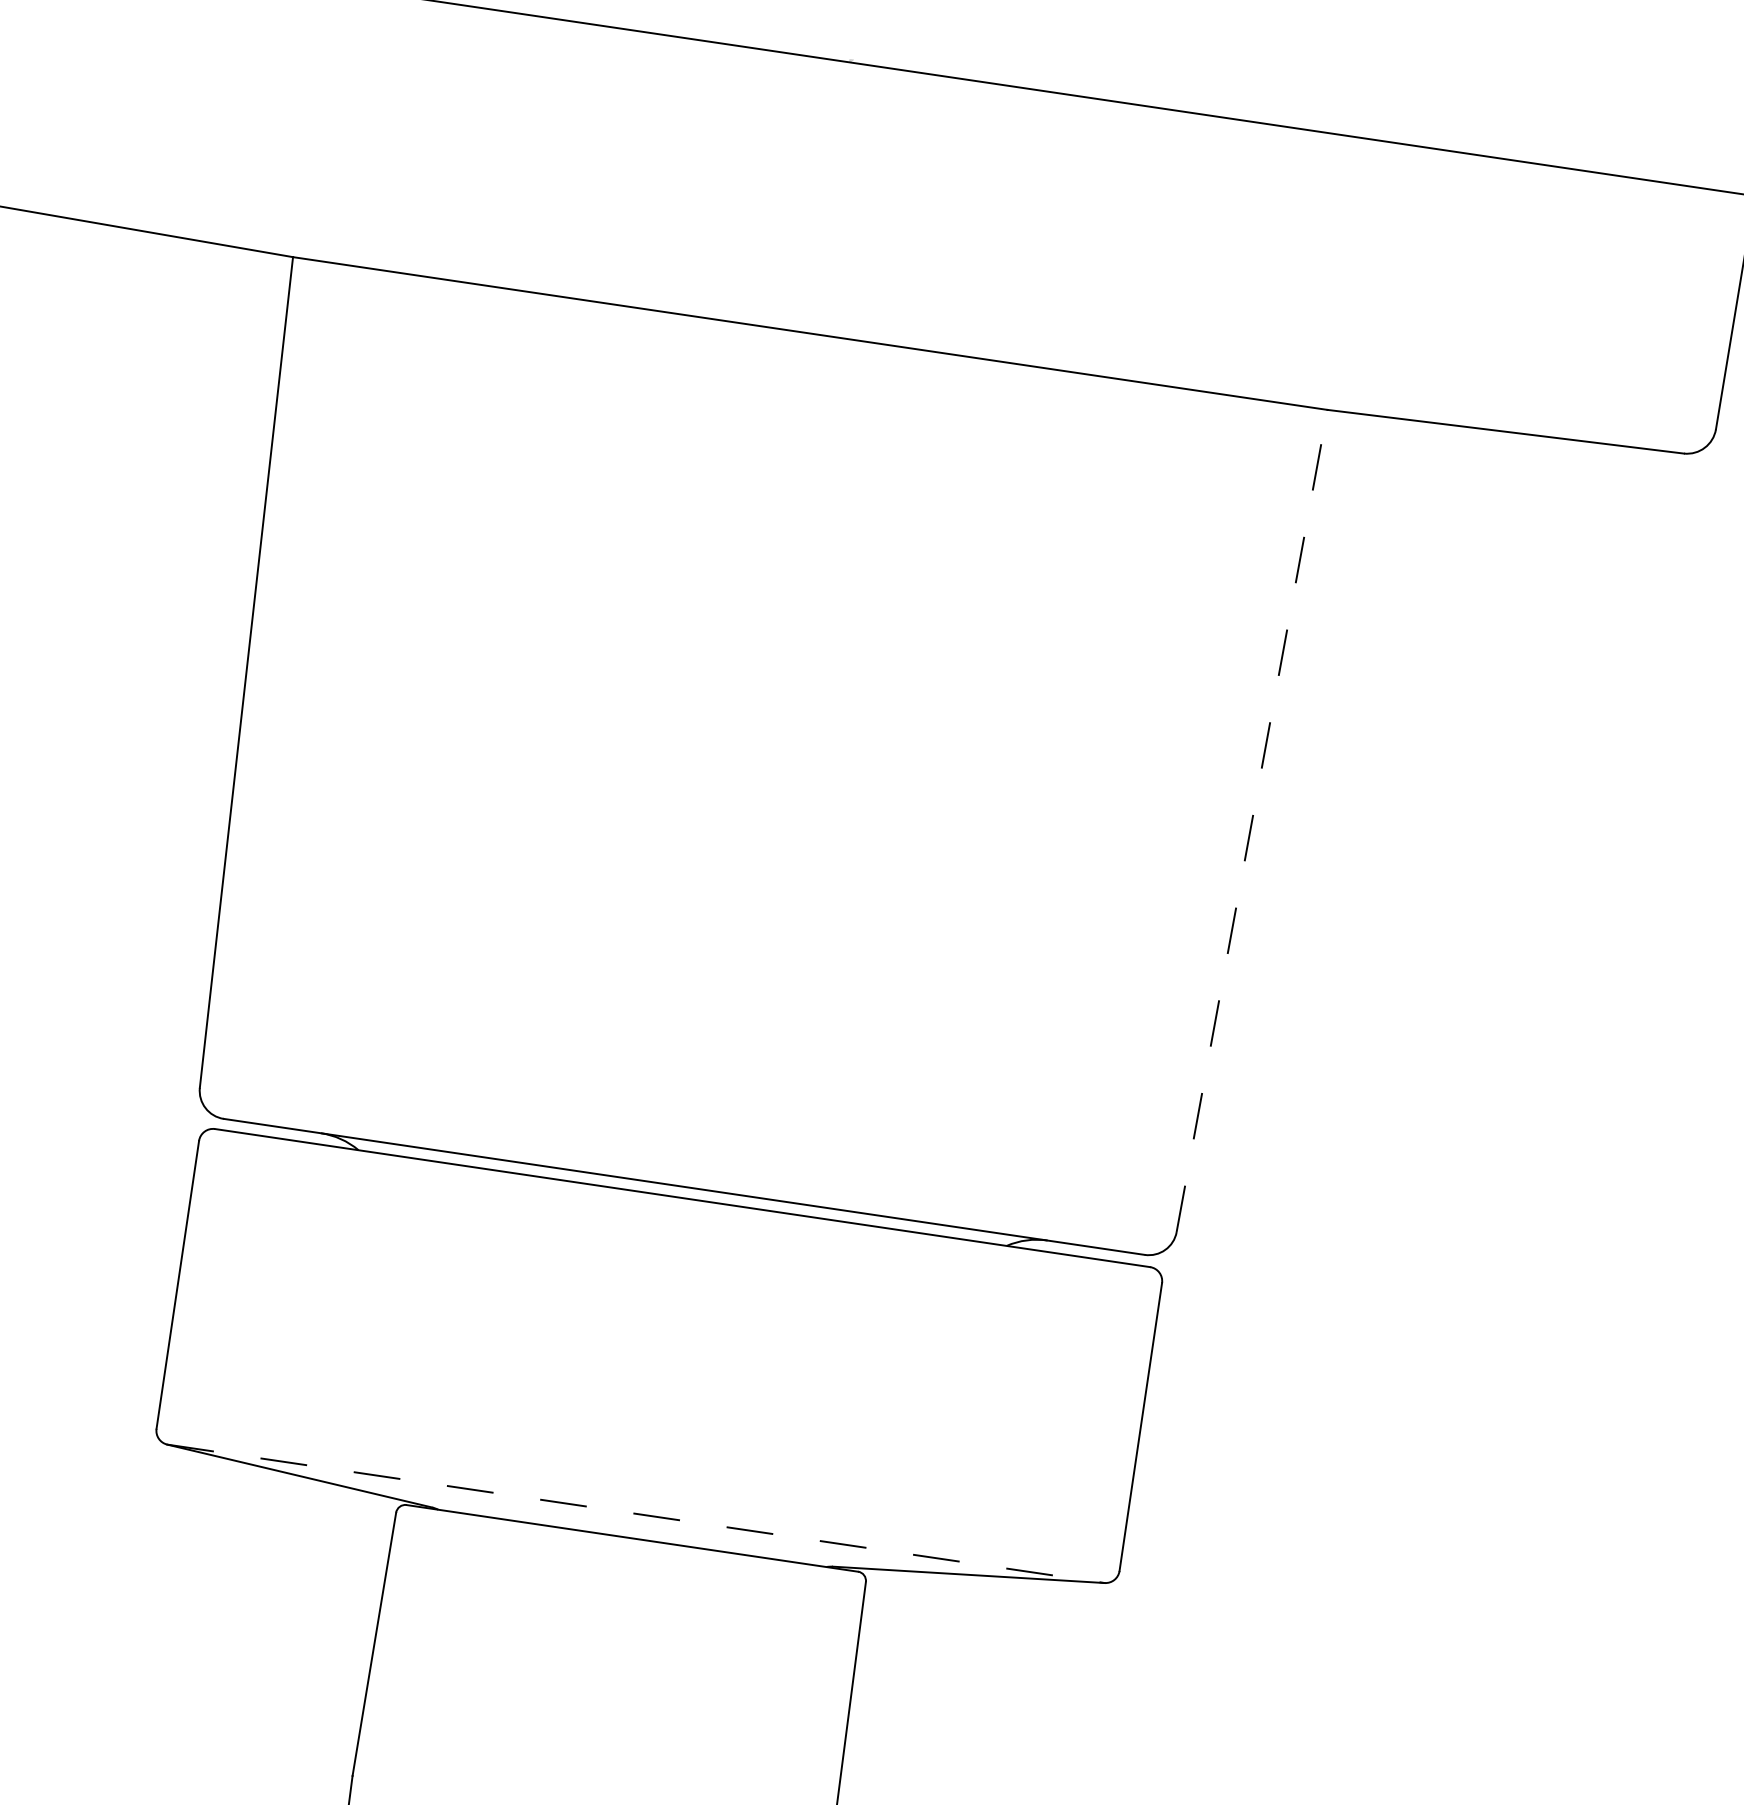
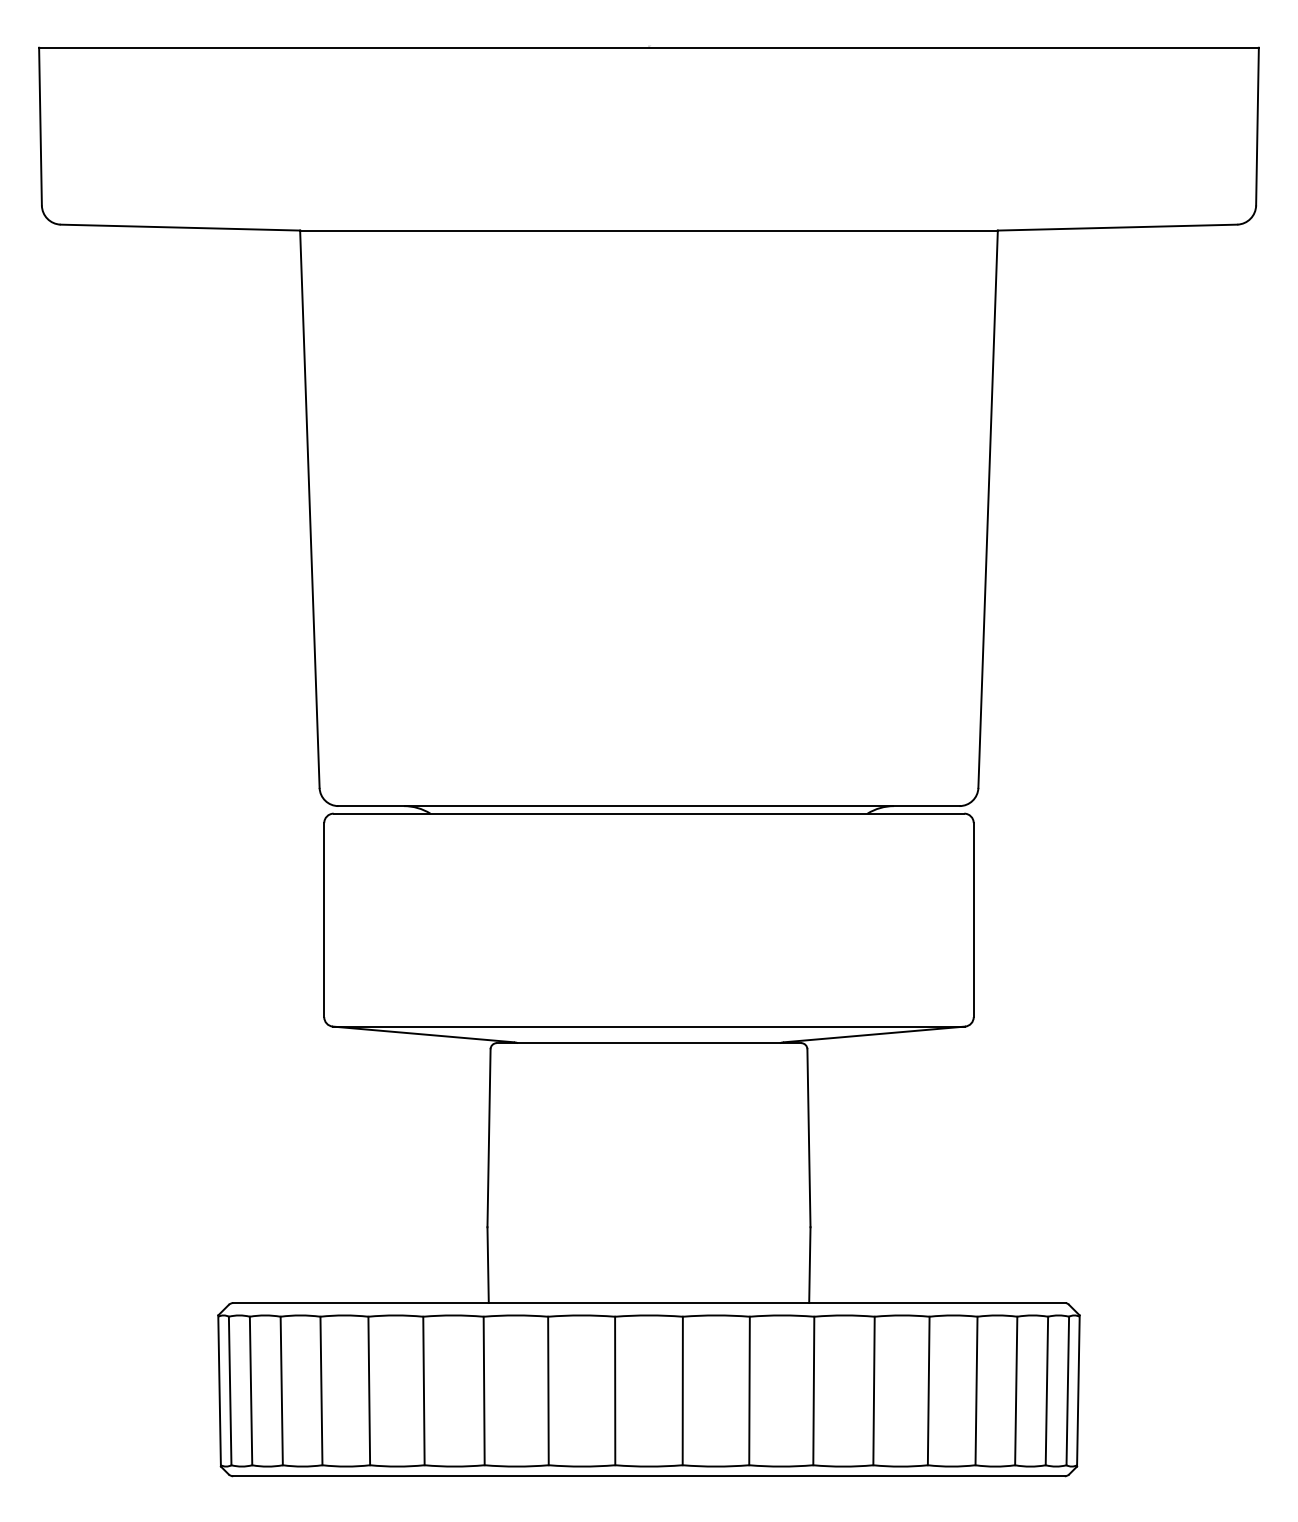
line: (1252, 821) -> (988, 509), dashed -> solid
line: (636, 1513) -> (649, 1026), dashed -> solid

